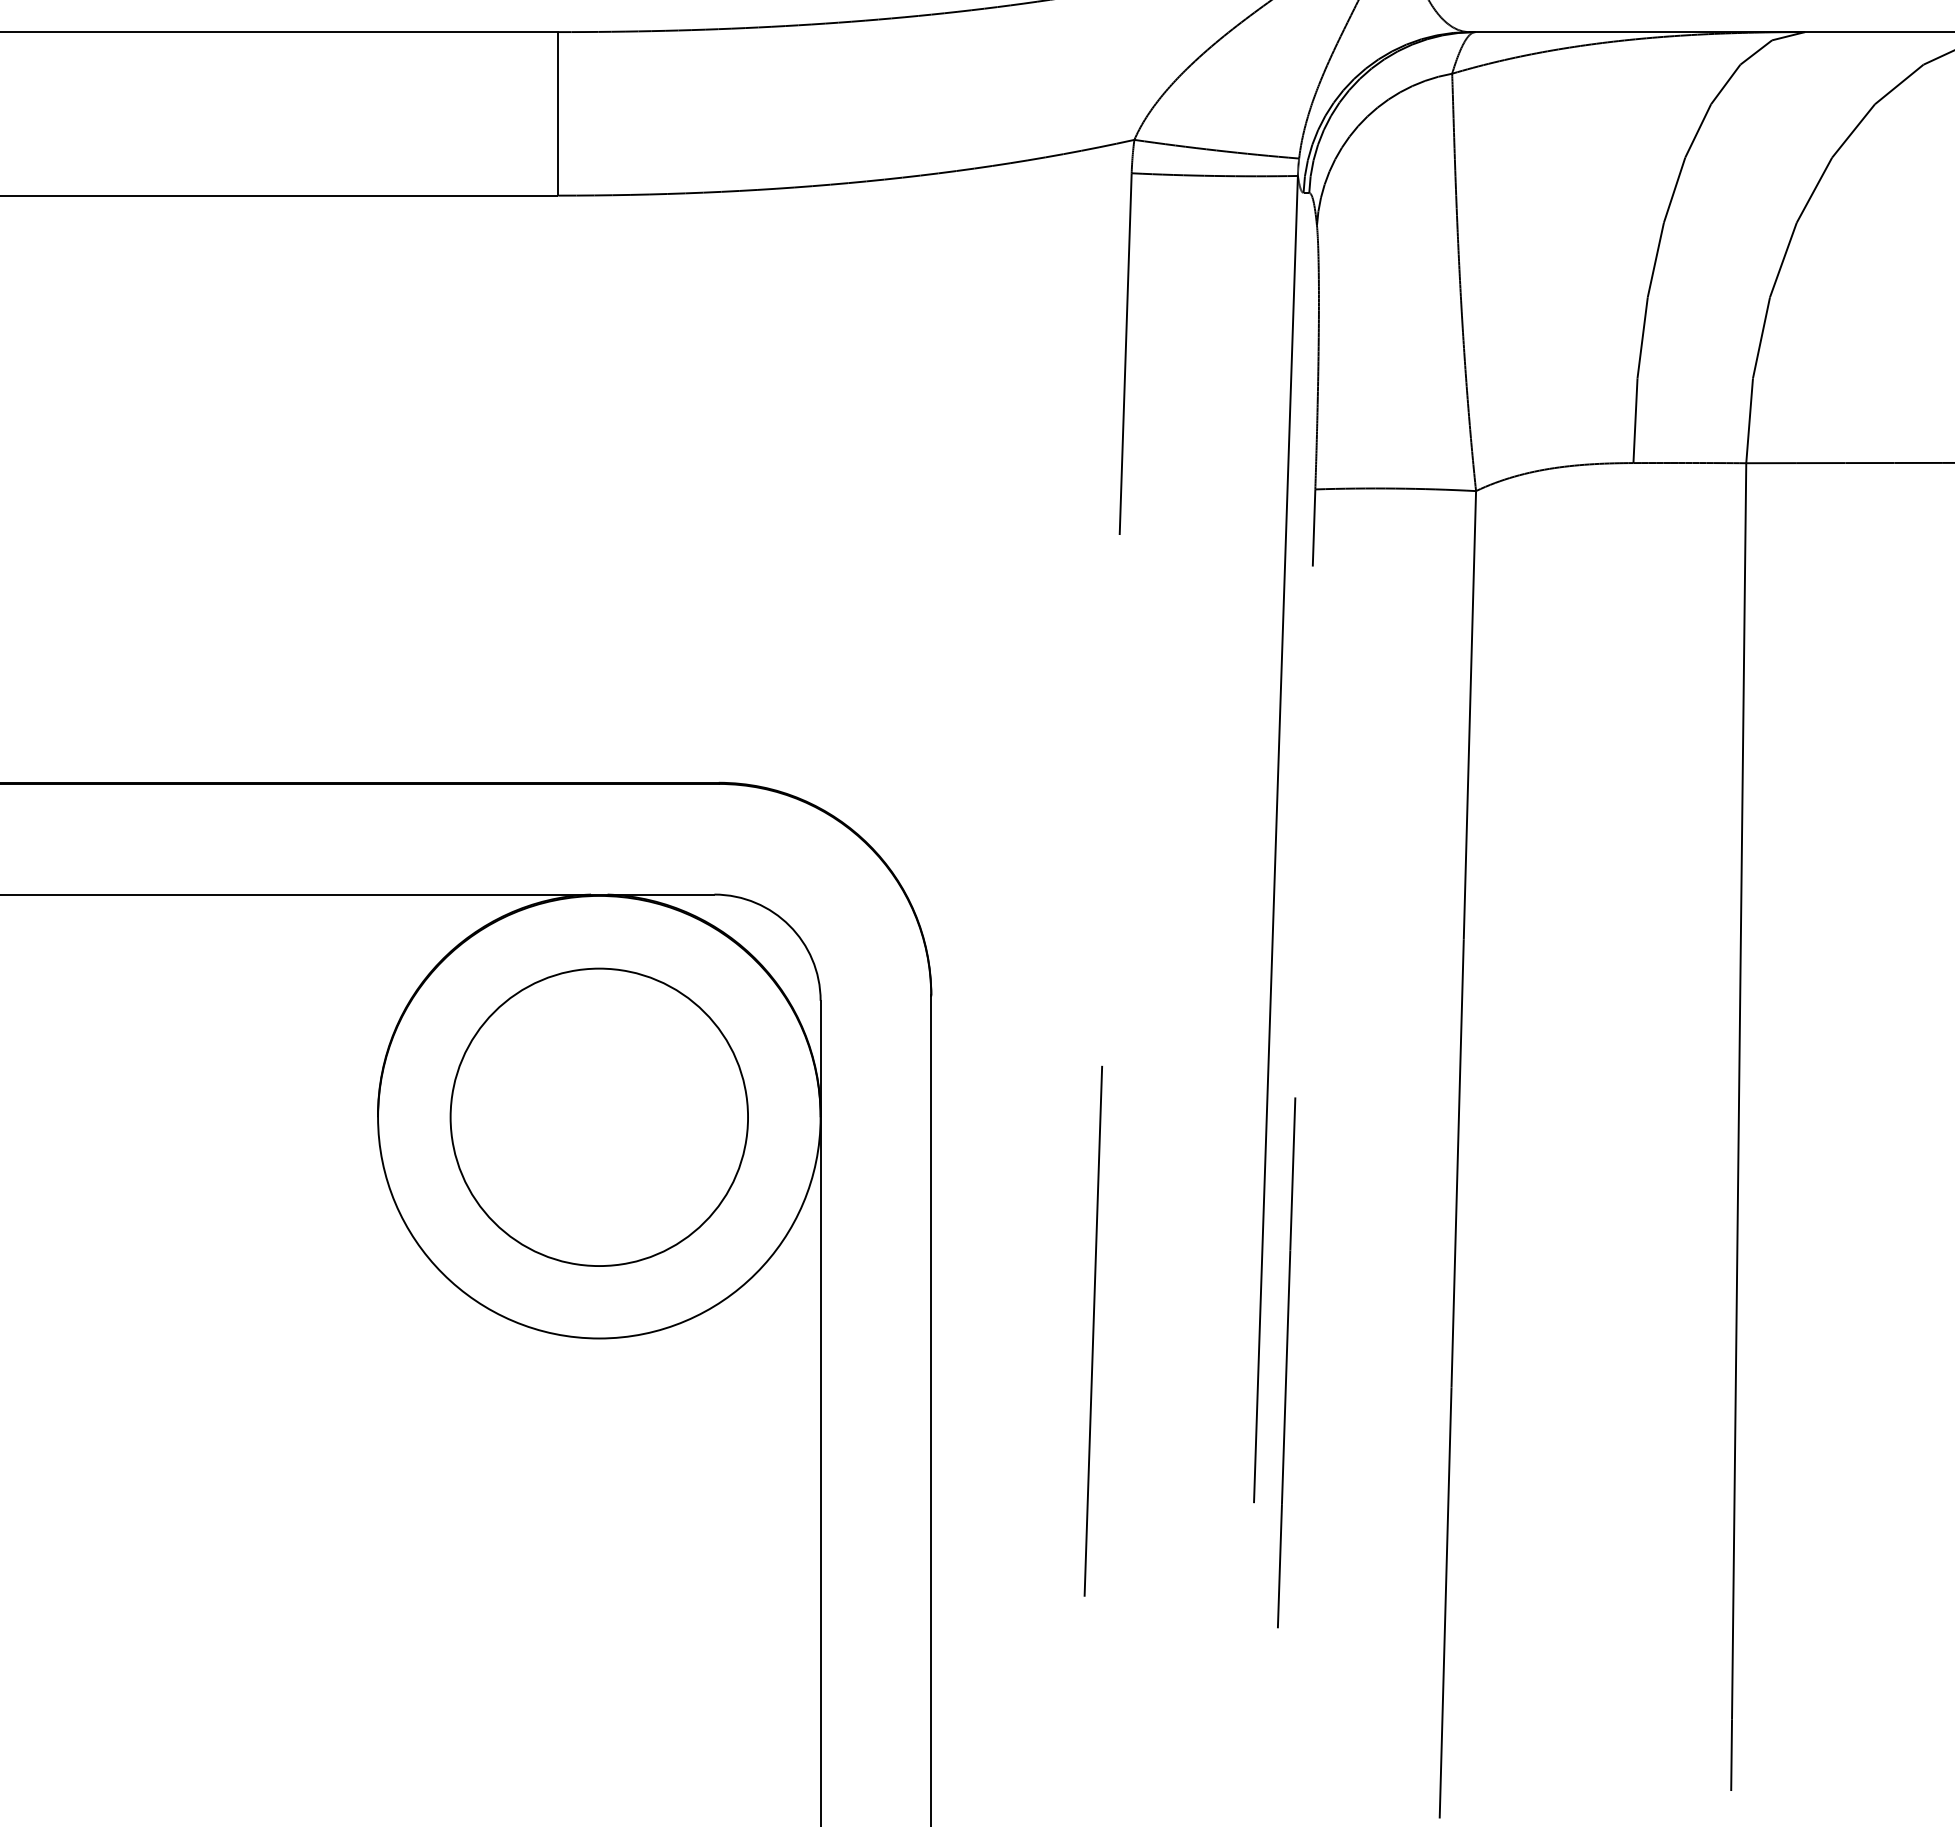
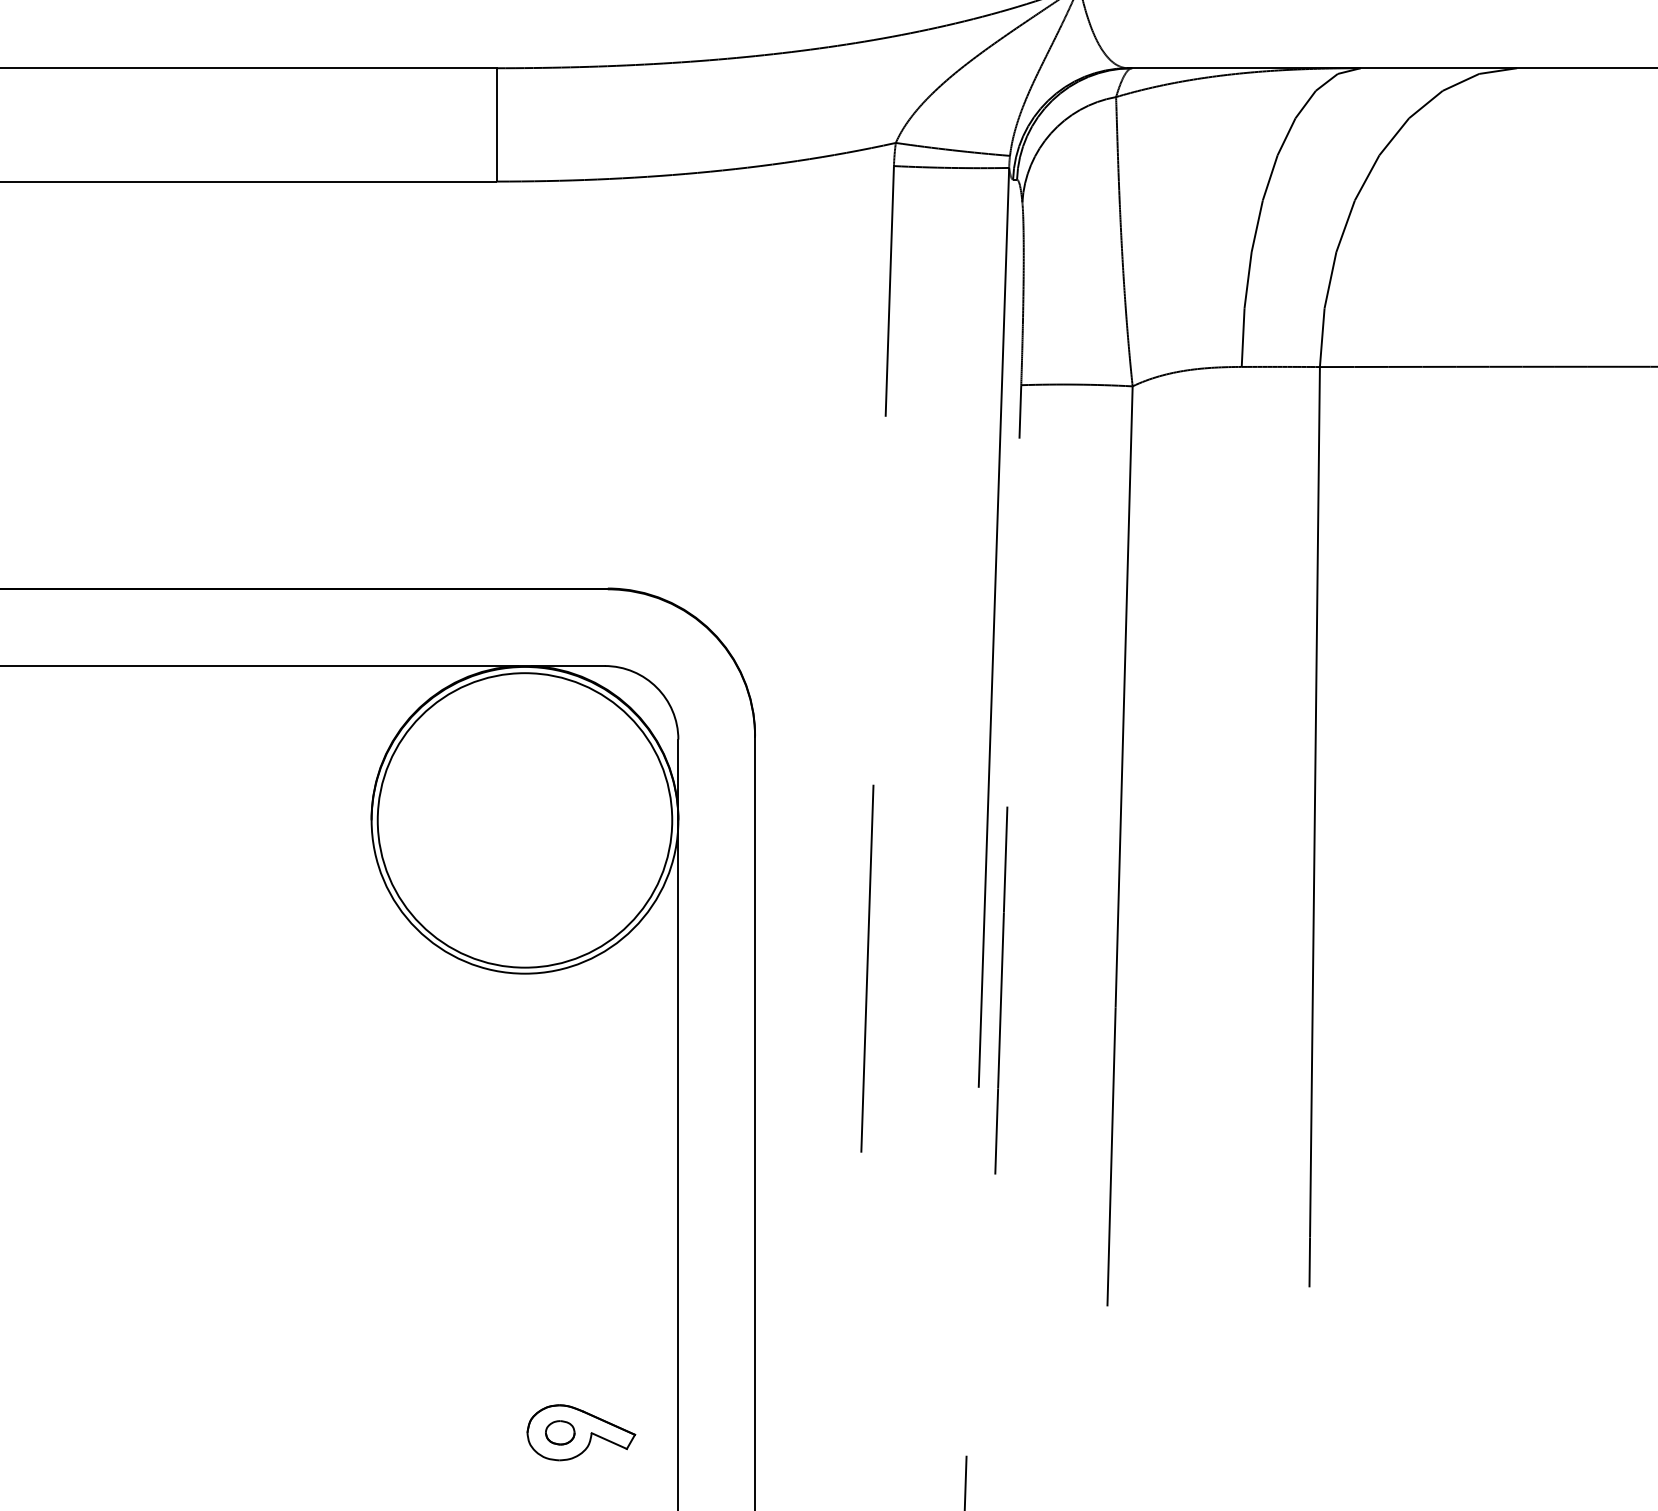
circle: (598, 1117) -> (524, 820), size x1.43

